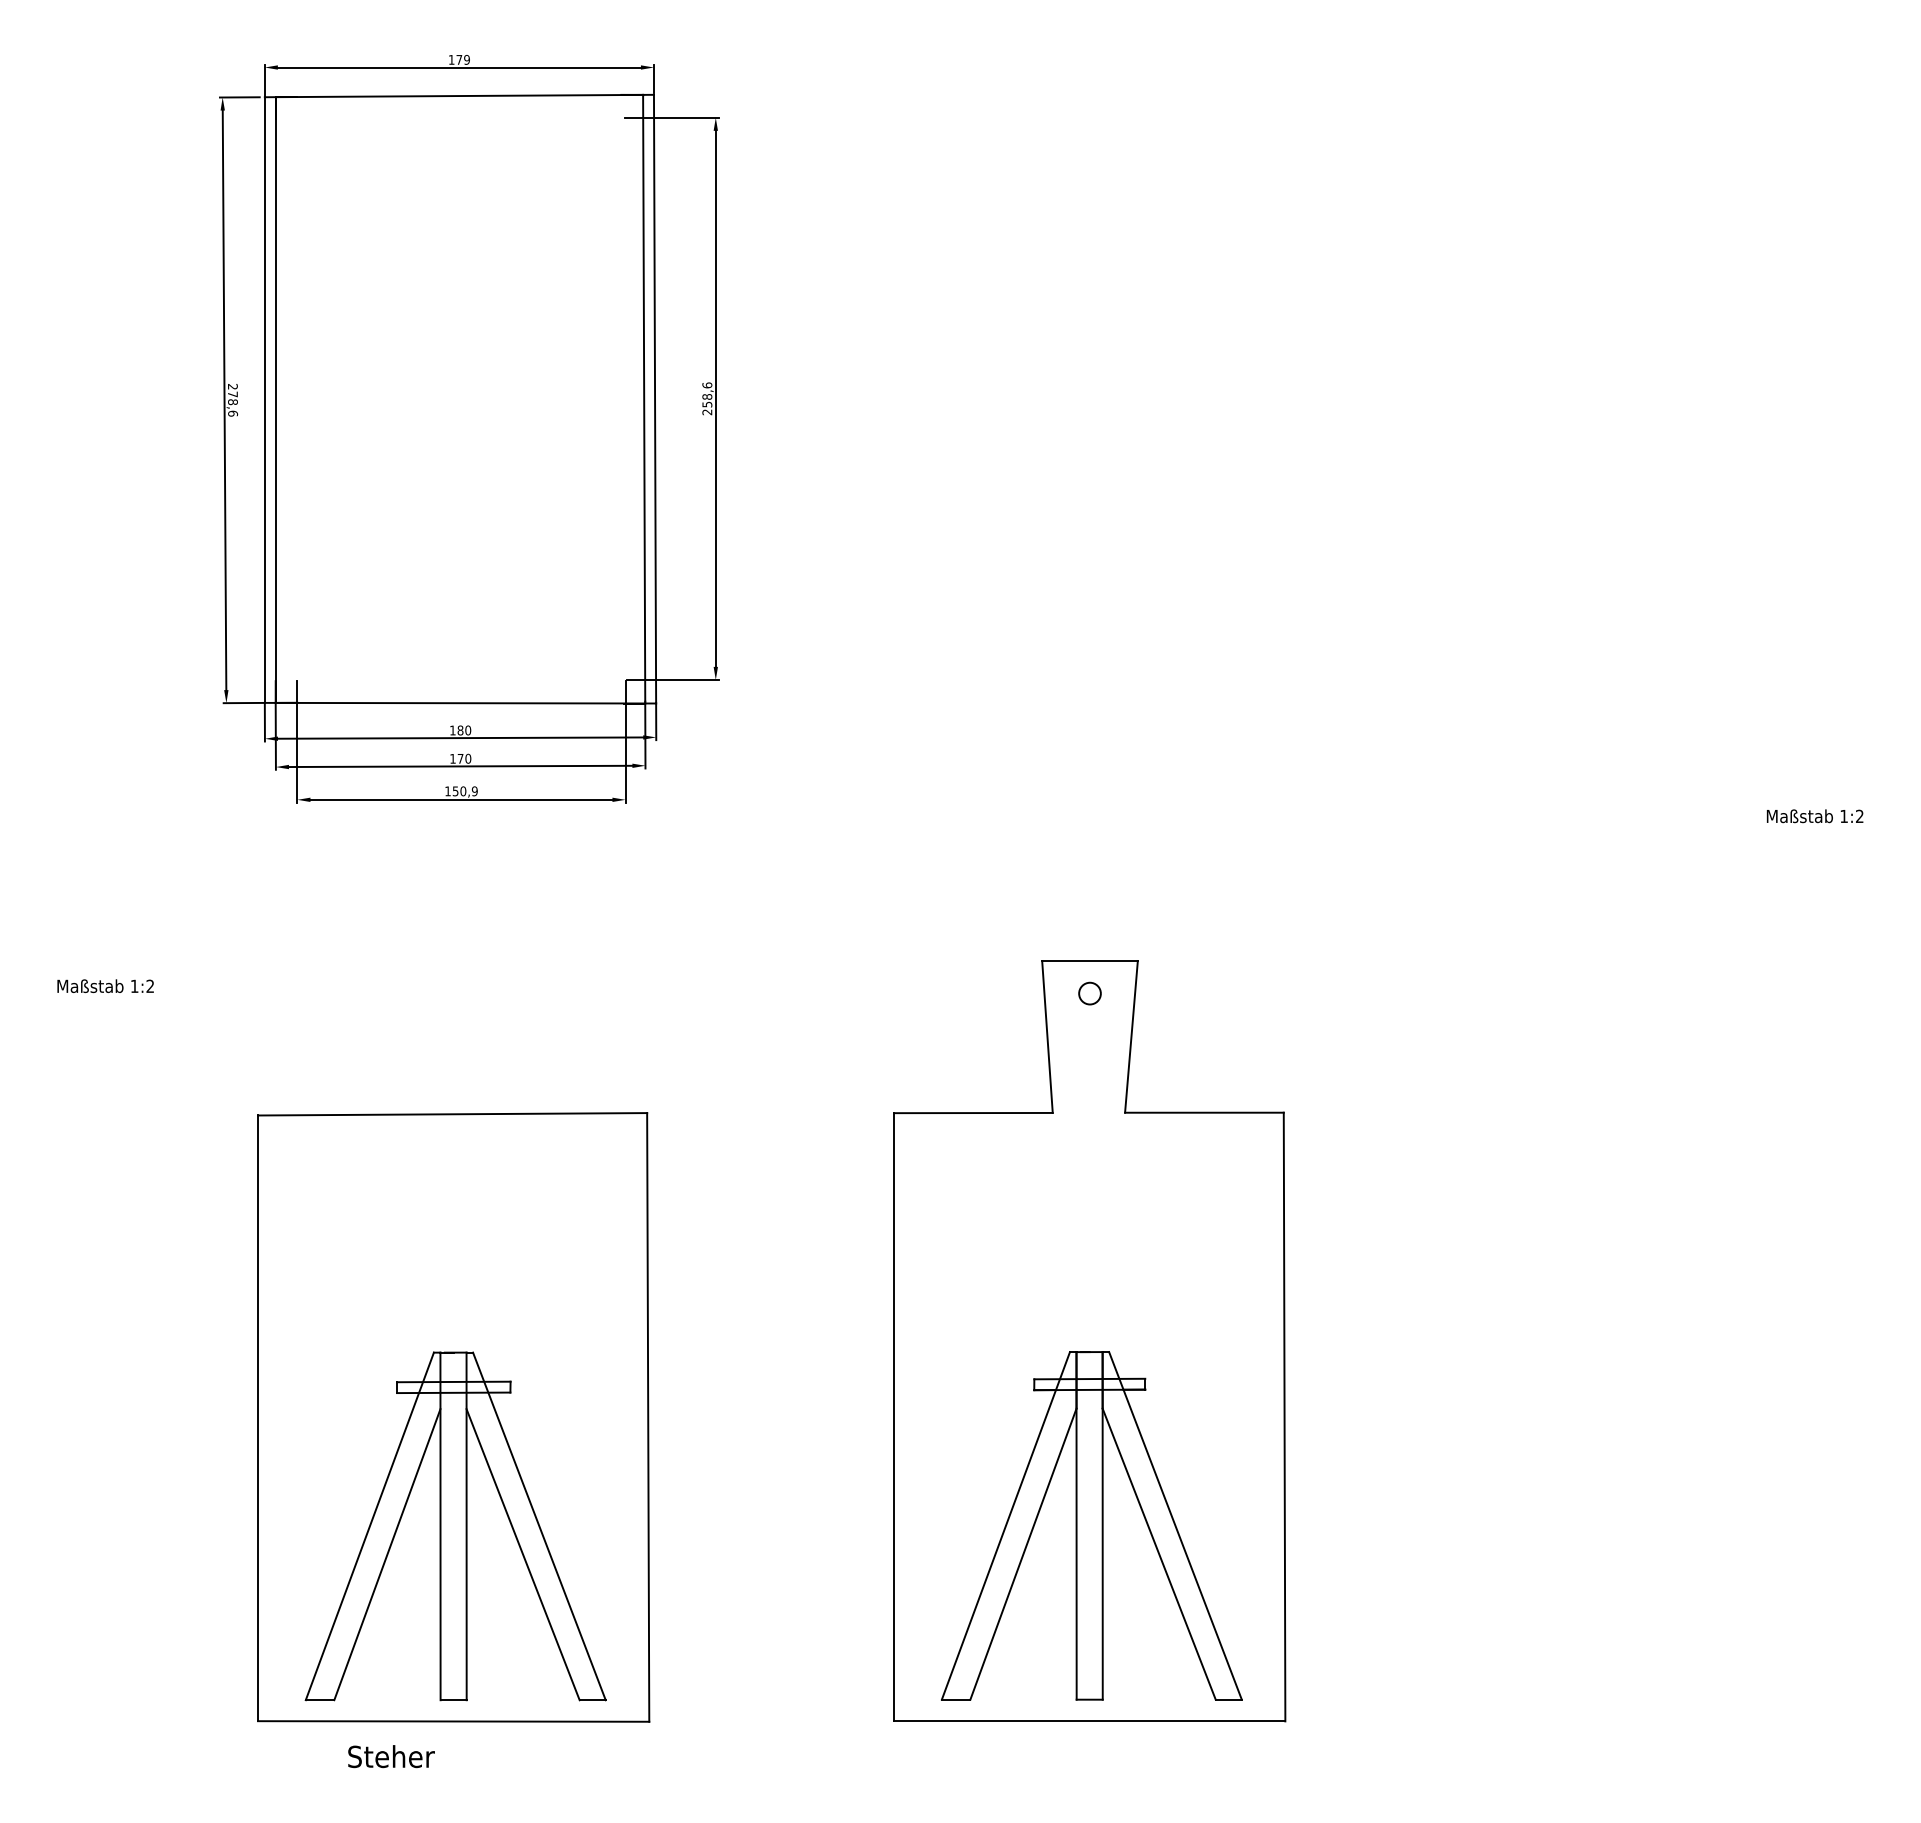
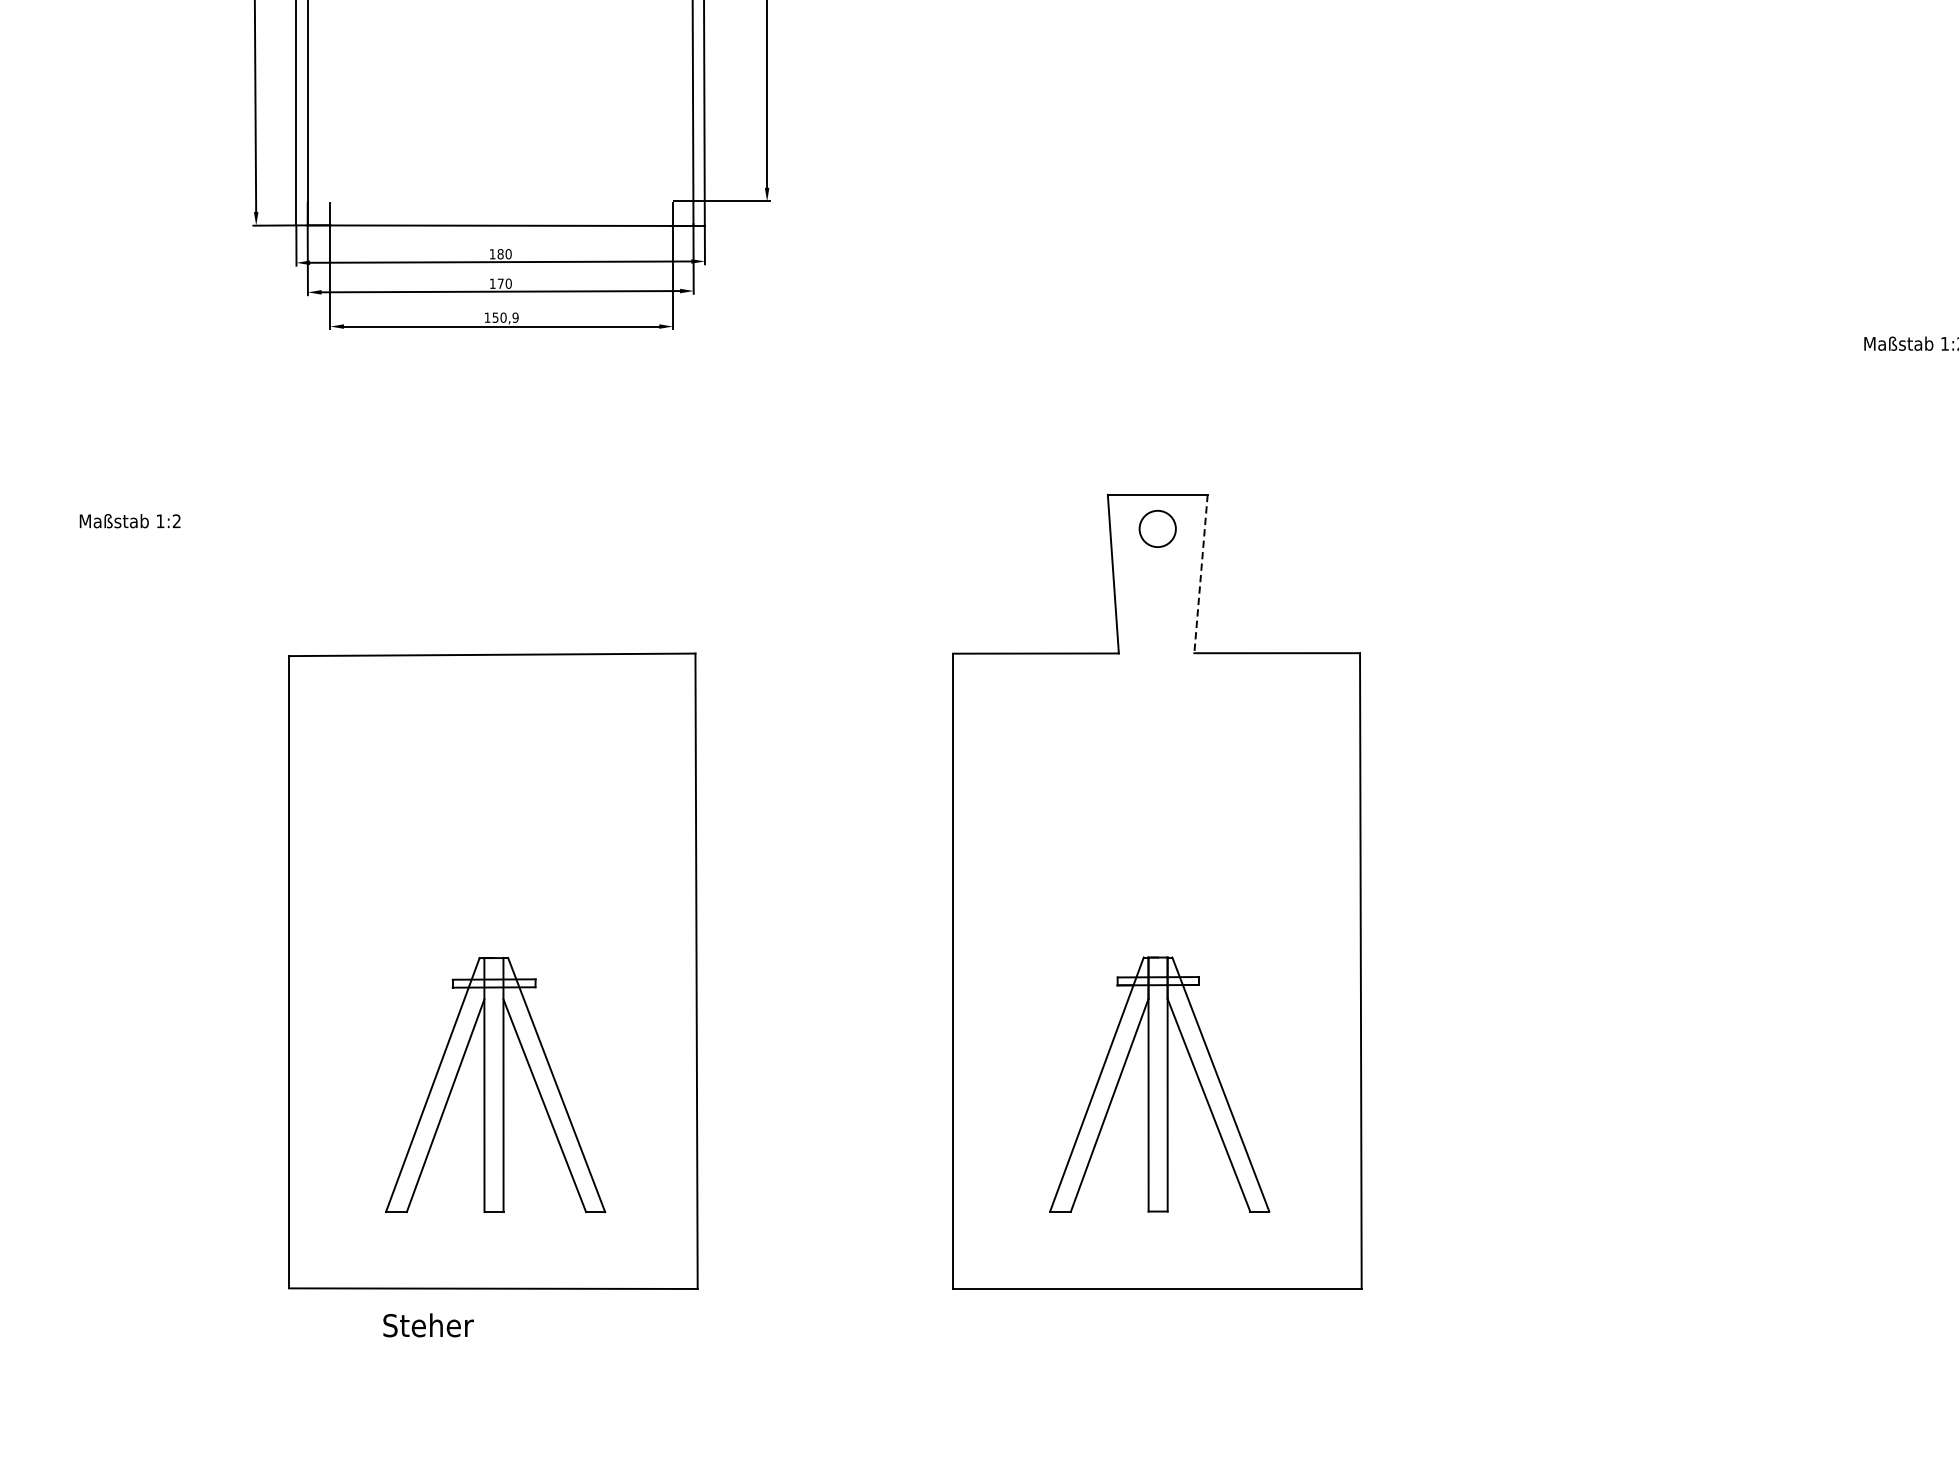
circle: (1089, 993) -> (1157, 528), size x1.6
line: (1131, 1037) -> (1201, 574), solid -> dashed
part: (1091, 1525) -> (1159, 1084), size x0.7
part: (455, 1526) -> (495, 1085), size x0.7

